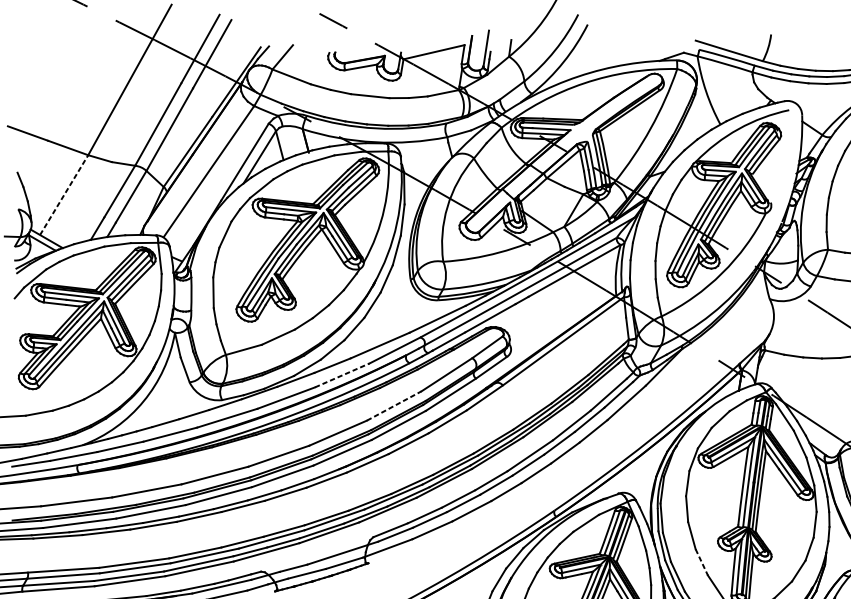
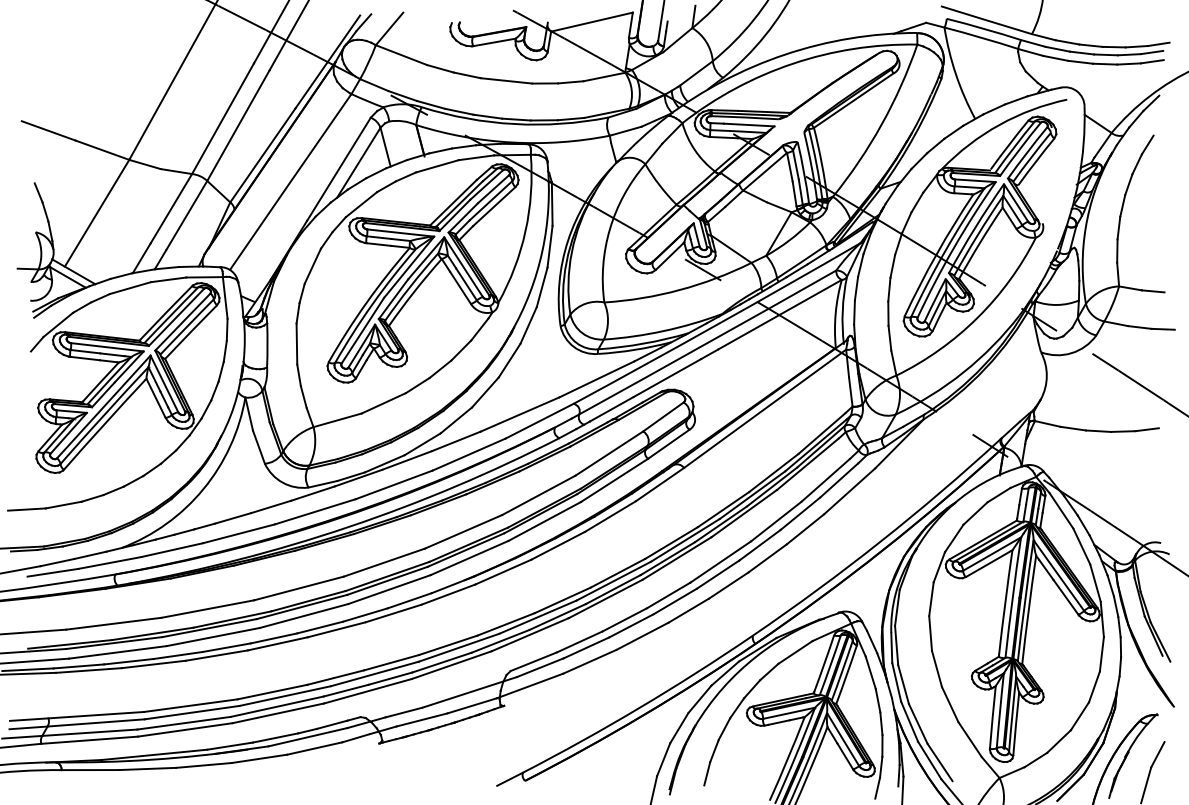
line: (64, 194) -> (97, 212), dashed -> solid
line: (342, 375) -> (469, 454), dashed -> solid
line: (394, 406) -> (538, 495), dashed -> solid
line: (702, 562) -> (950, 705), dashed -> solid

